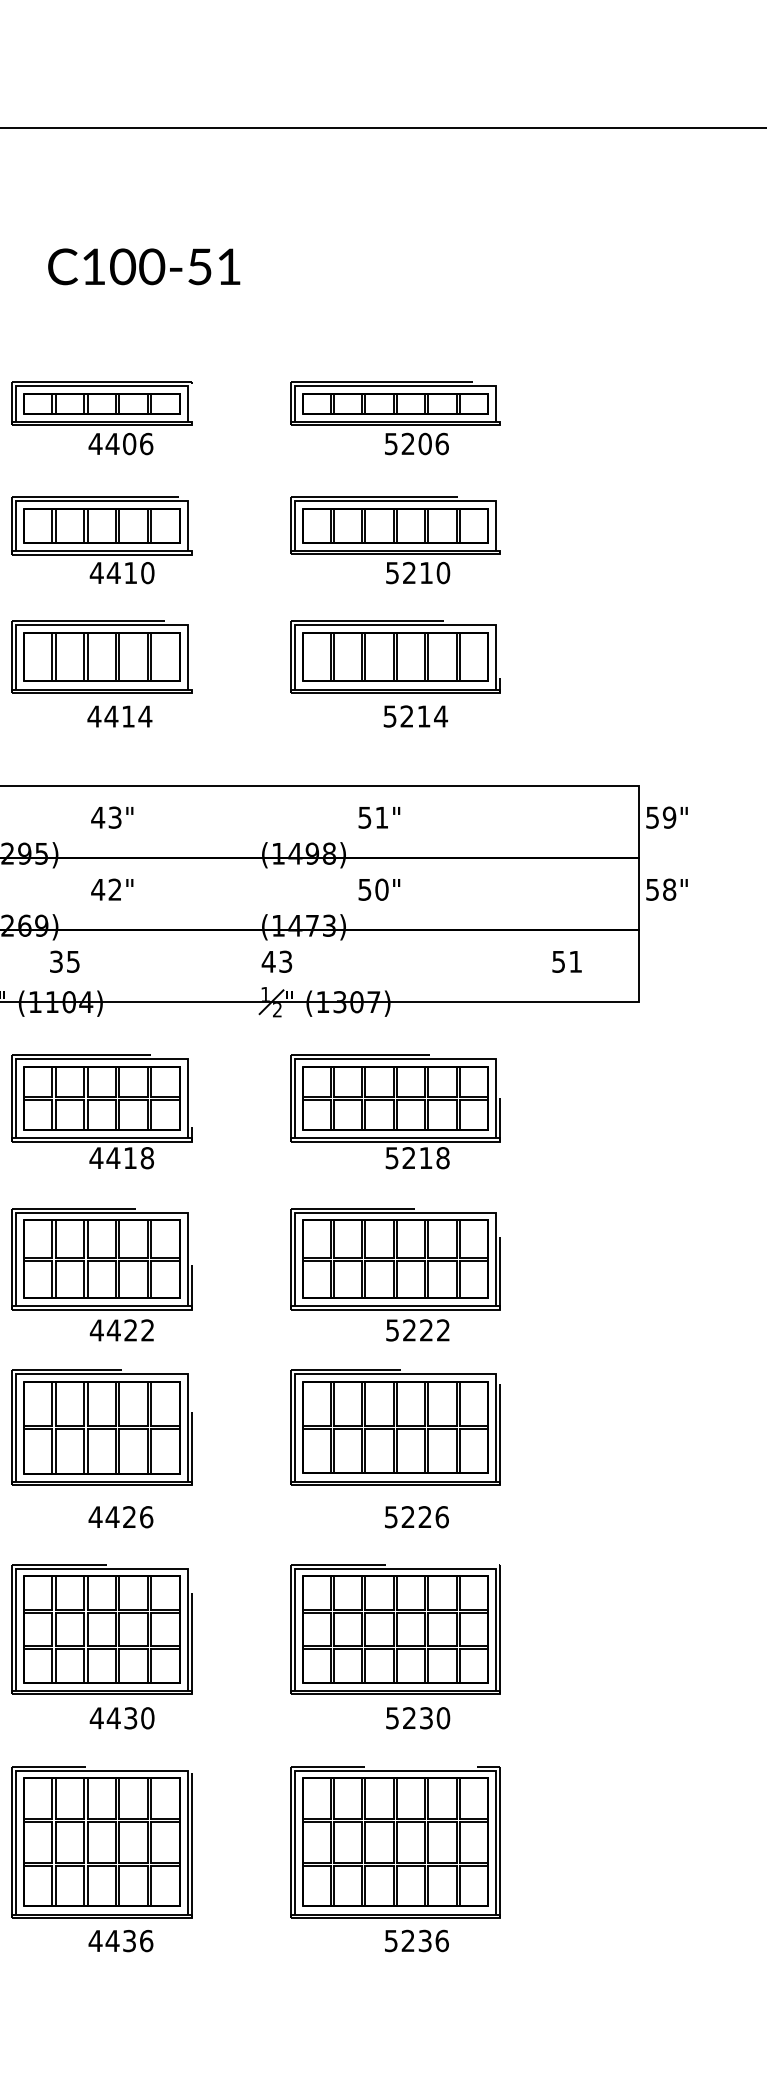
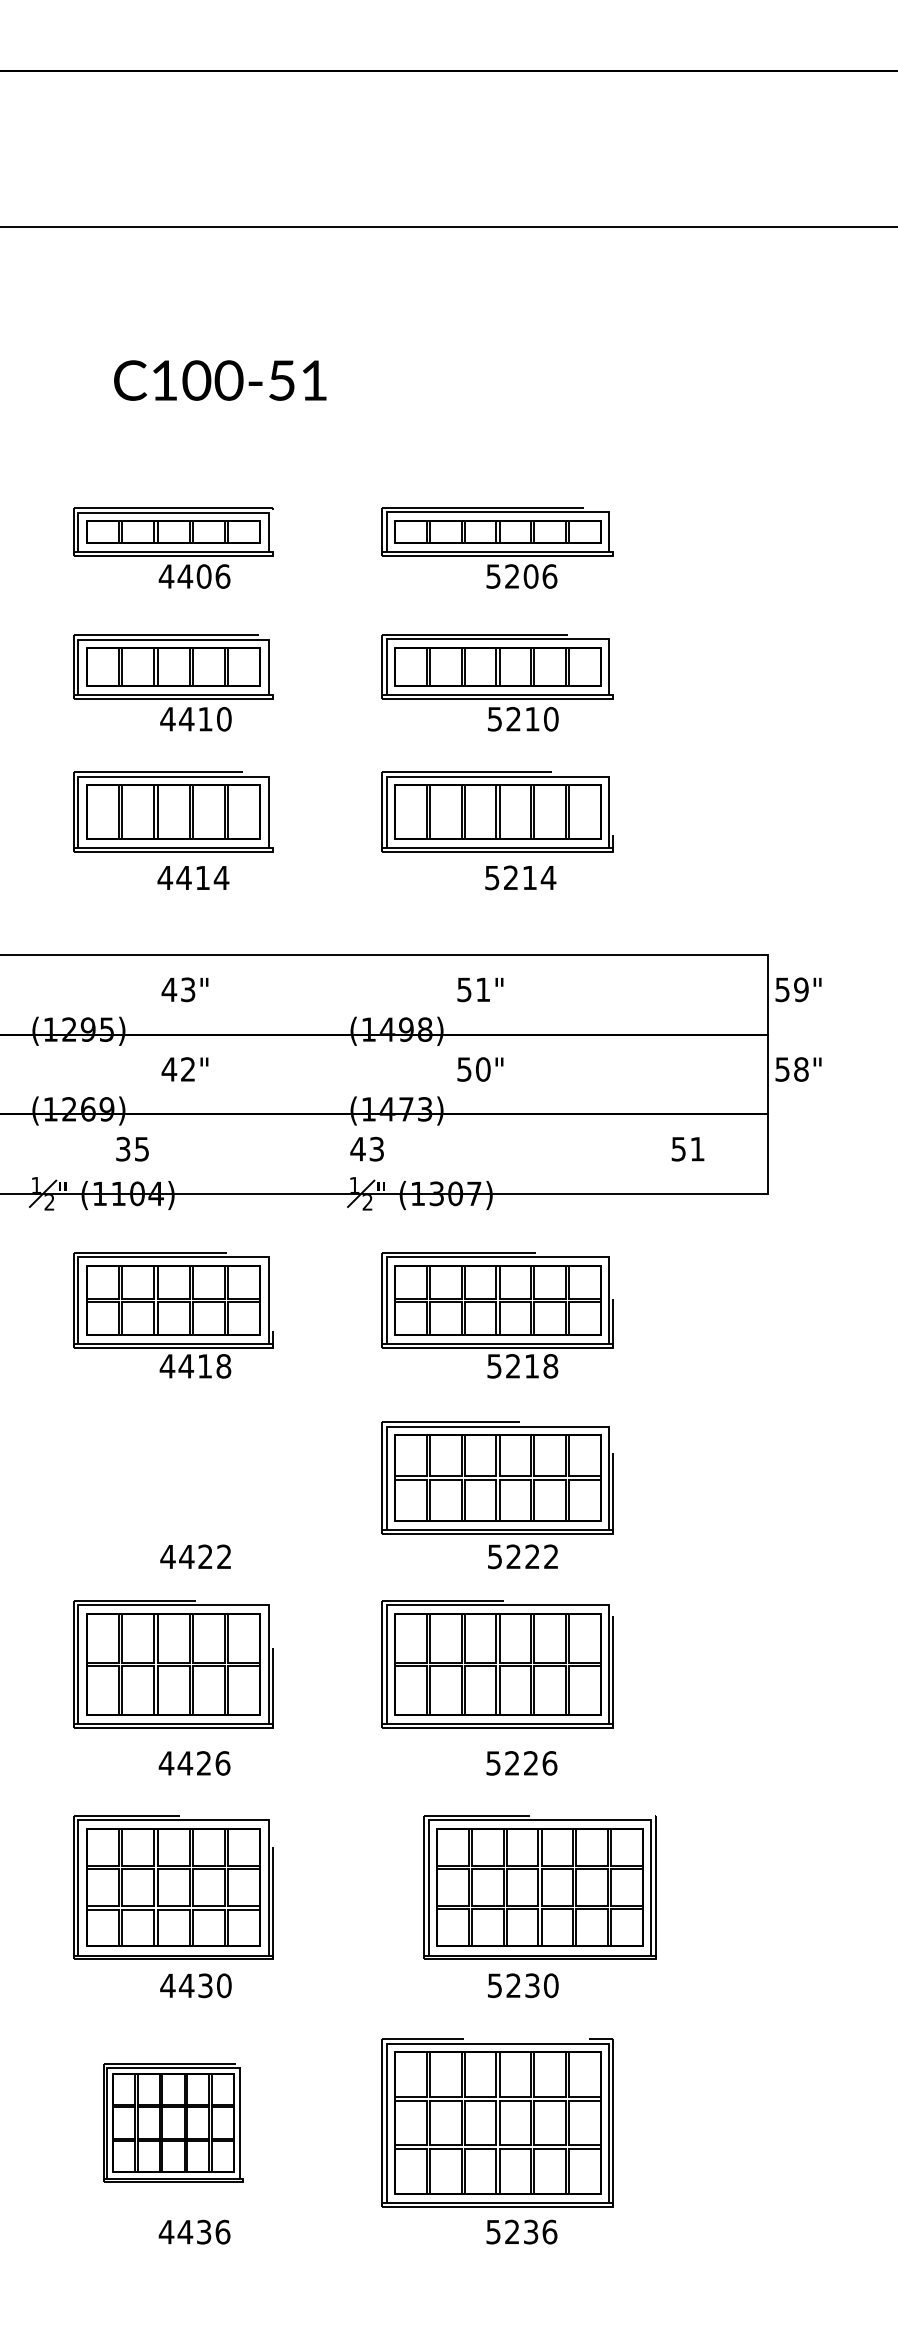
part: (101, 1258) -> (173, 1477), removed
part: (394, 1629) -> (539, 1887), moved
part: (101, 1841) -> (173, 2122), size x0.7

